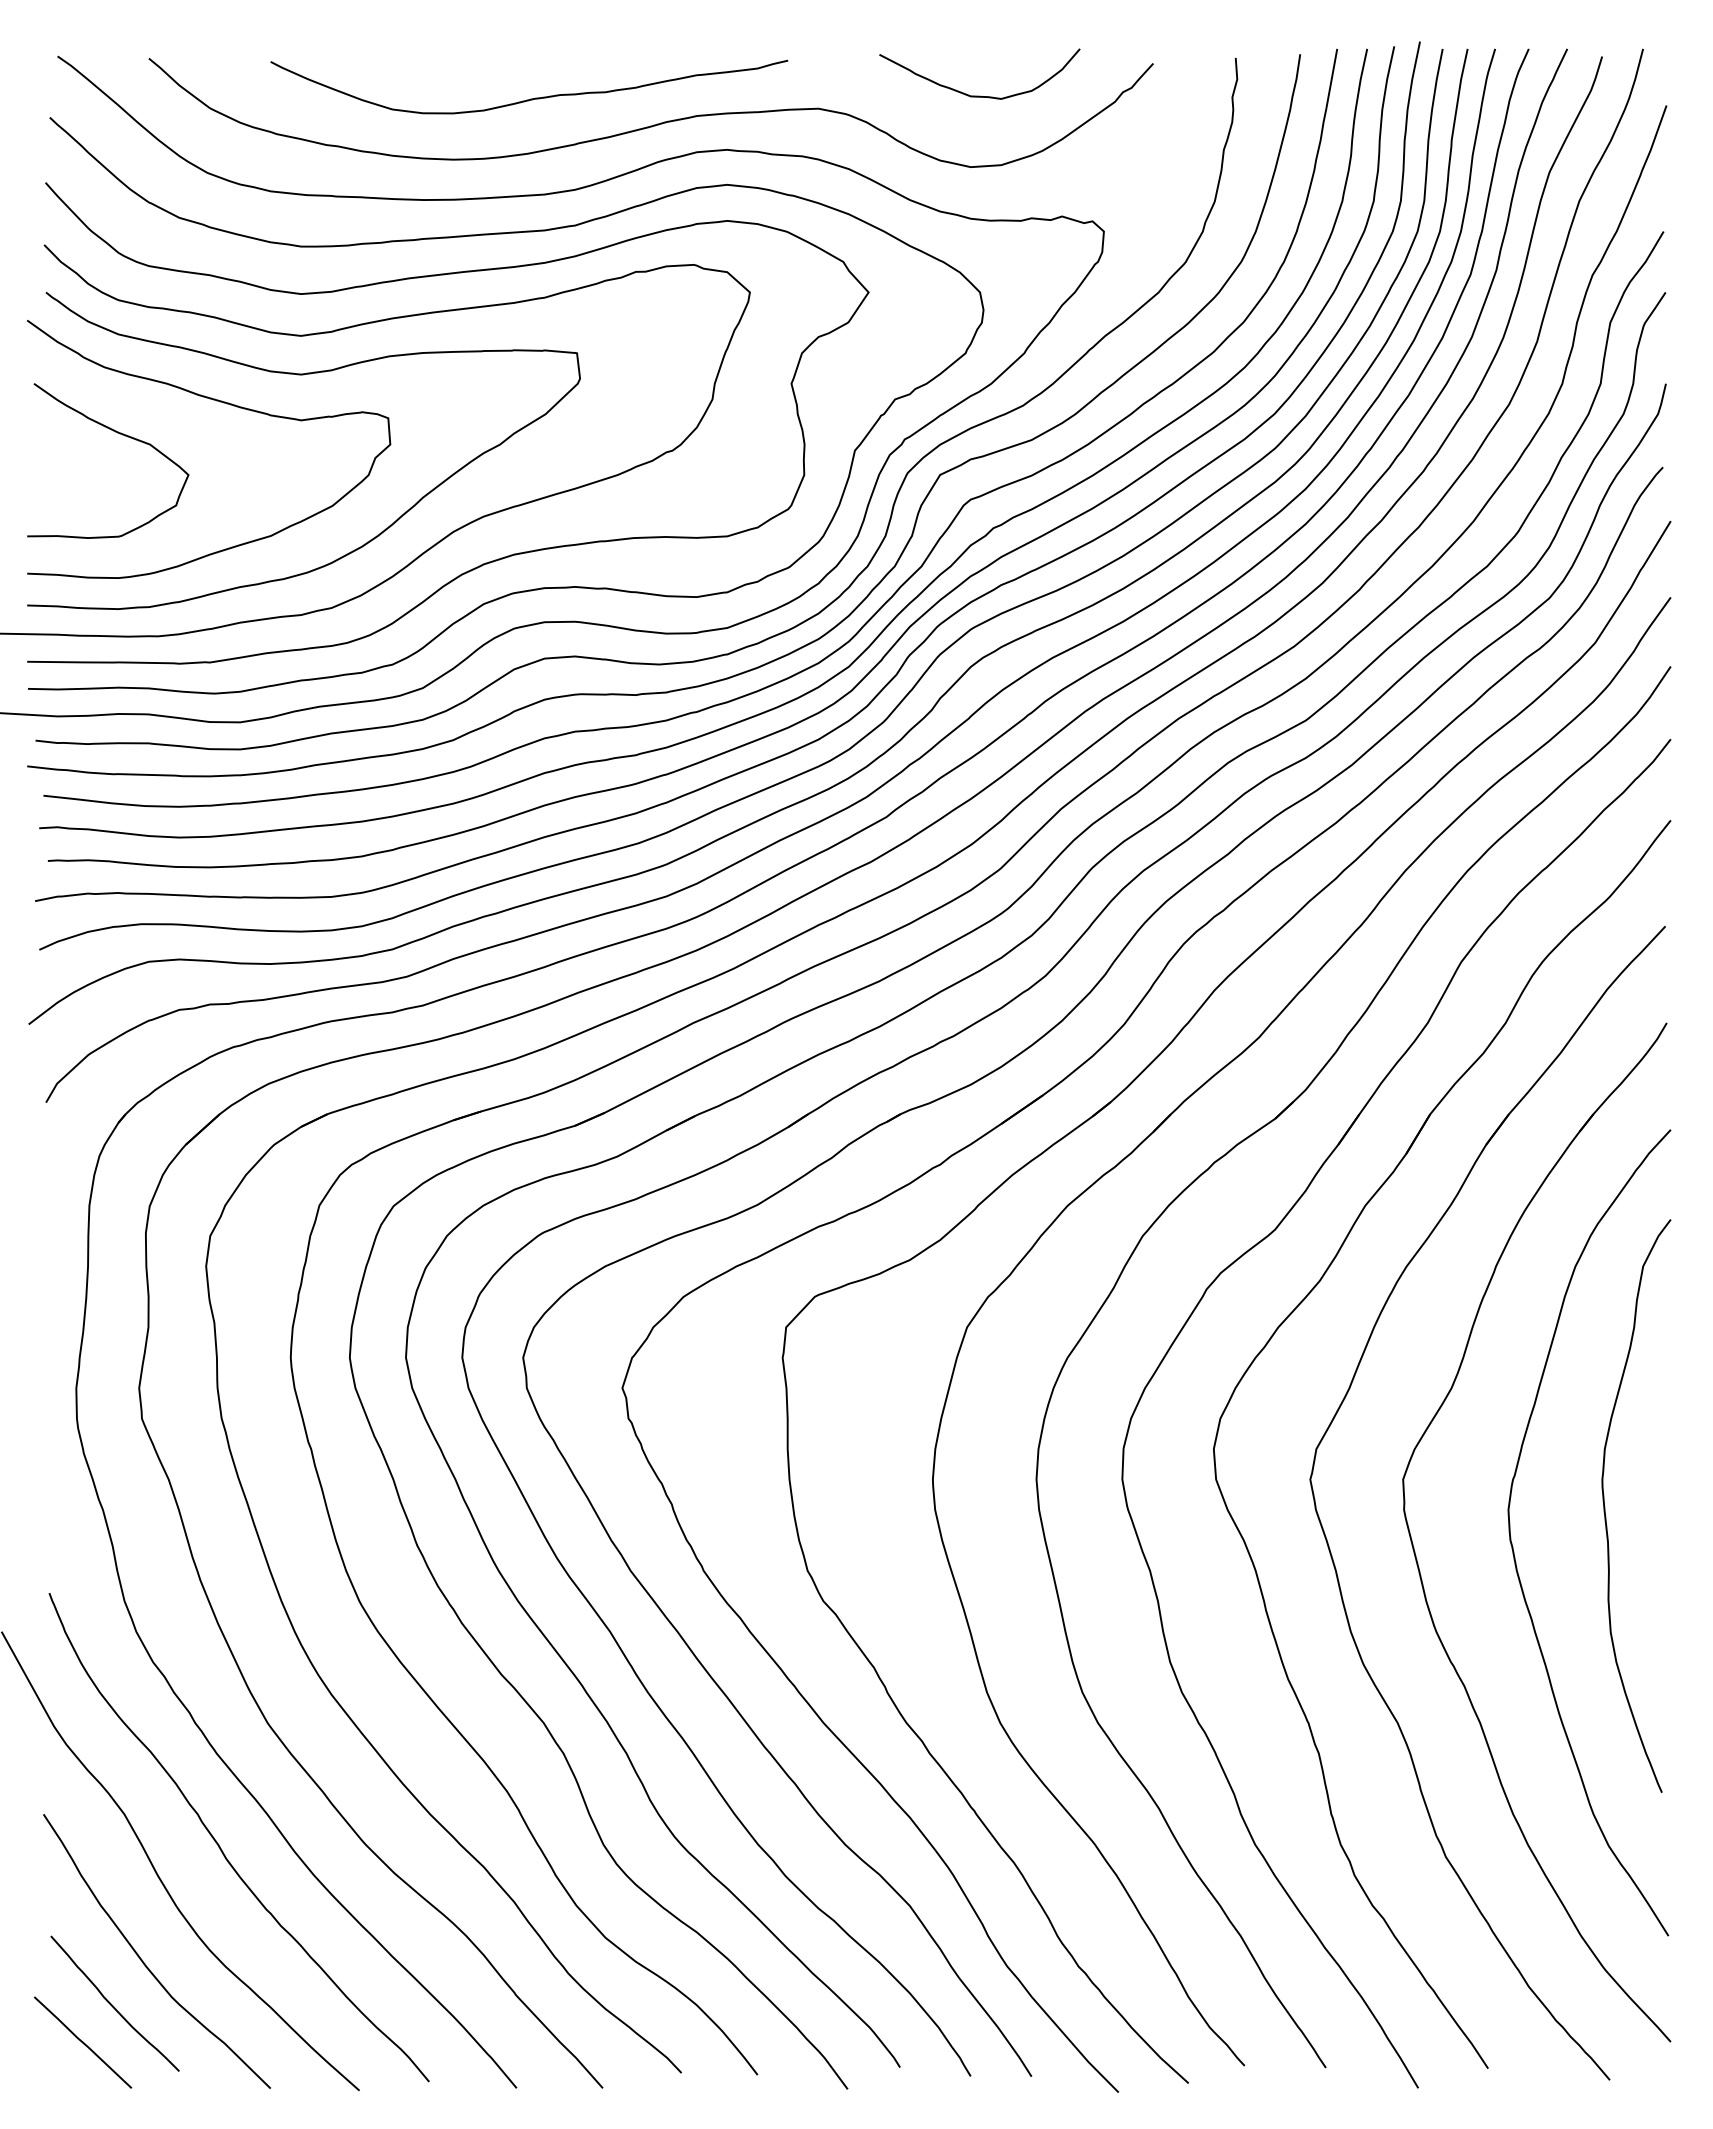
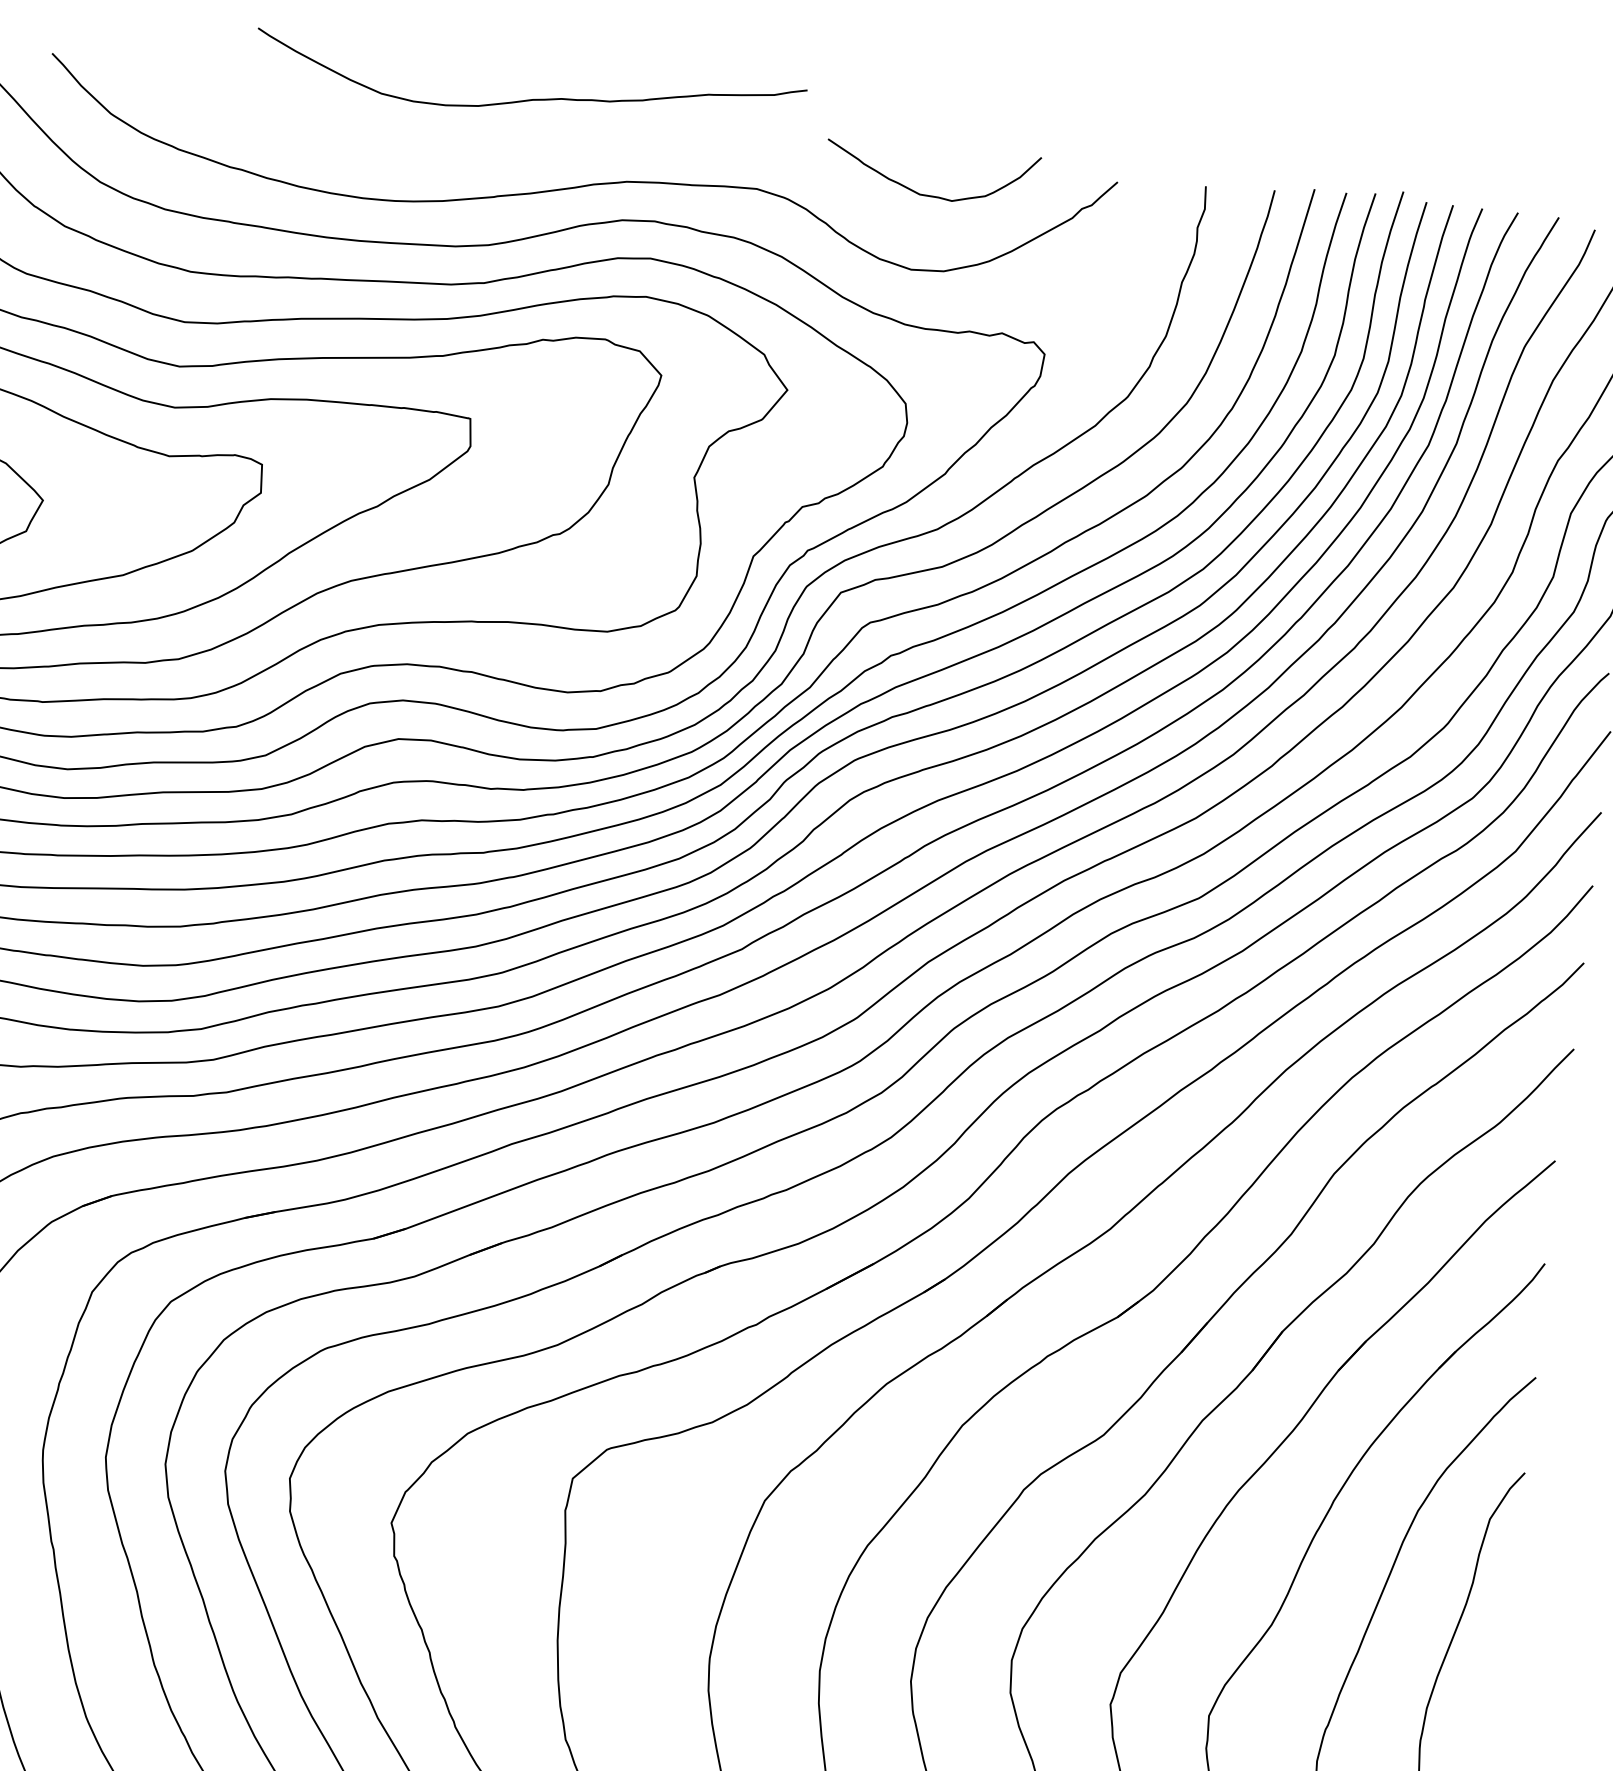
curve: (530, 98) -> (529, 98), moved

